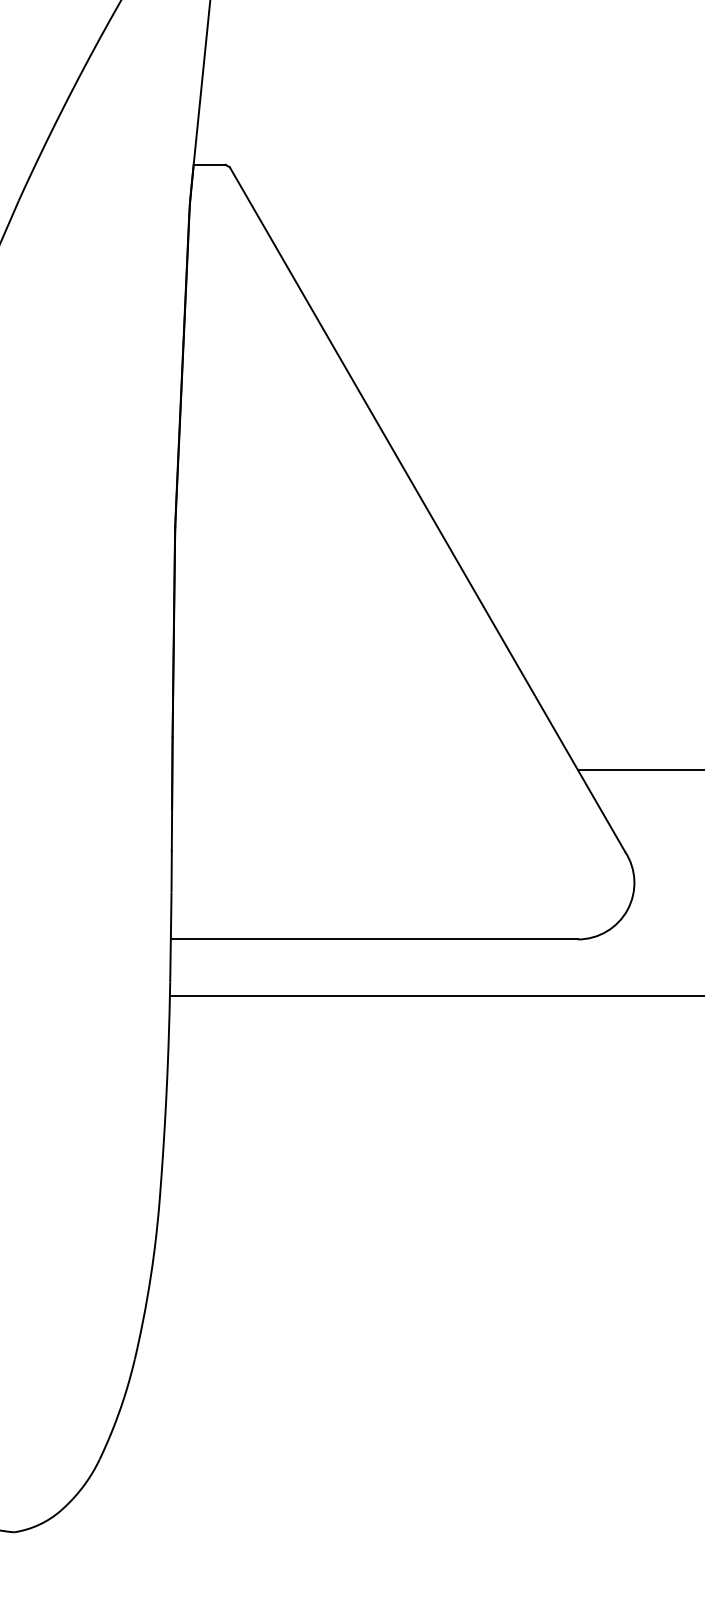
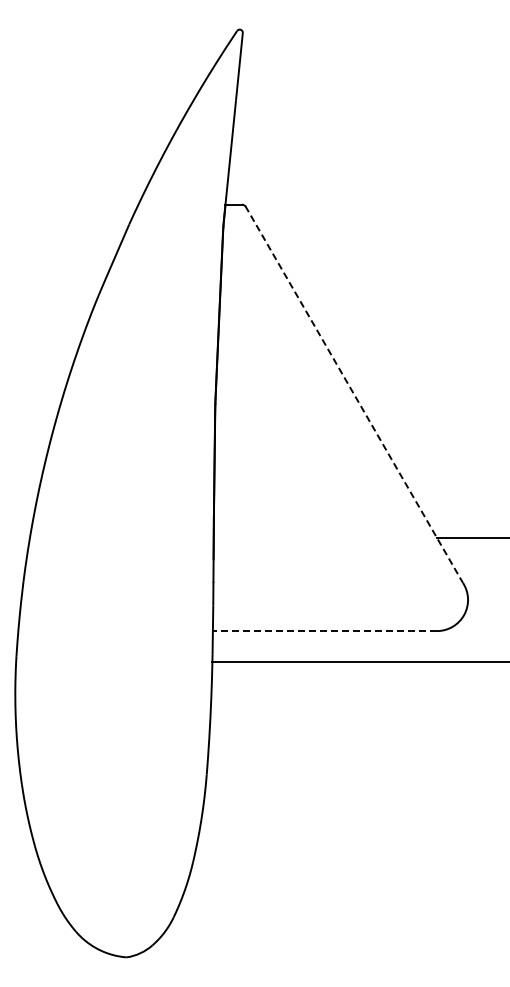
line: (428, 509) -> (354, 394), solid -> dashed
line: (373, 940) -> (324, 631), solid -> dashed

